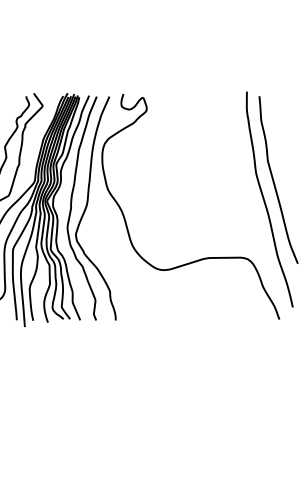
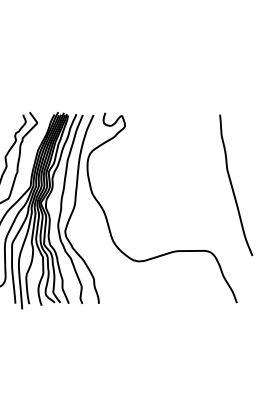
curve: (265, 201) -> (225, 203), removed

